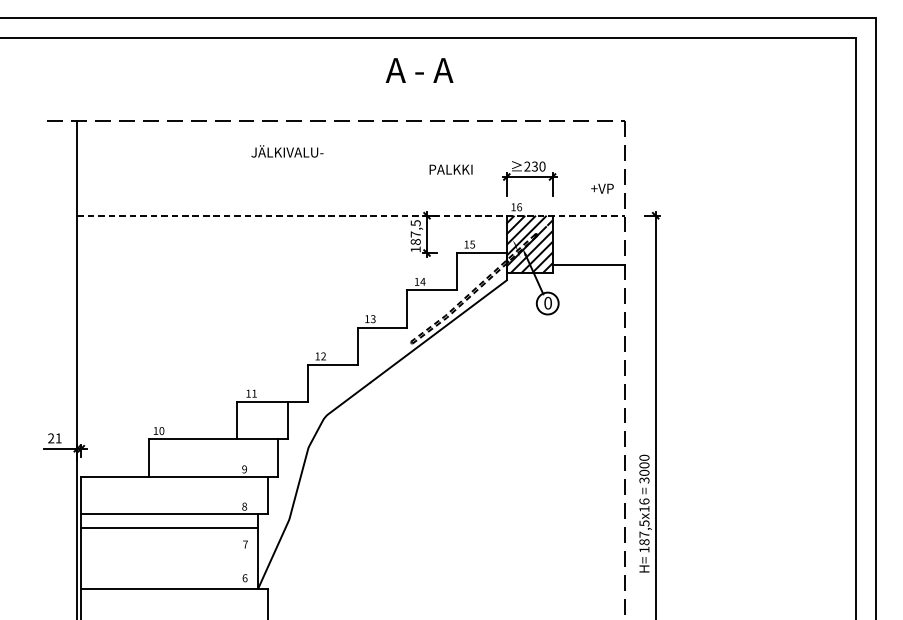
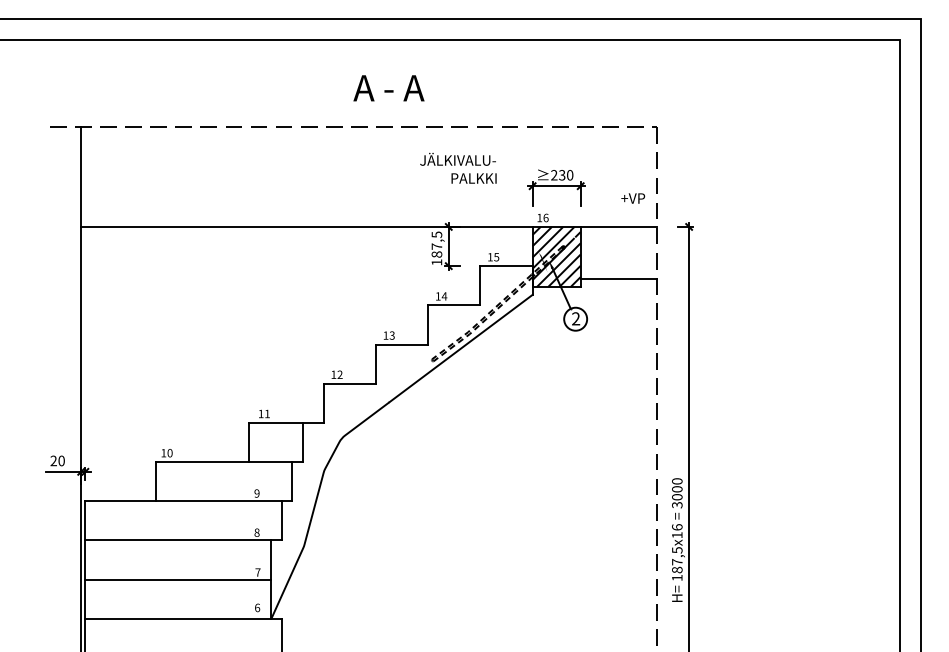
text: (419, 70) -> (388, 88), moved
text: (286, 150) -> (457, 158), moved
line: (350, 215) -> (368, 226), dashed -> solid
text: (548, 302) -> (576, 318), 0 -> 2
text: (58, 437) -> (61, 460), 21 -> 20
line: (169, 527) -> (178, 579), moved

